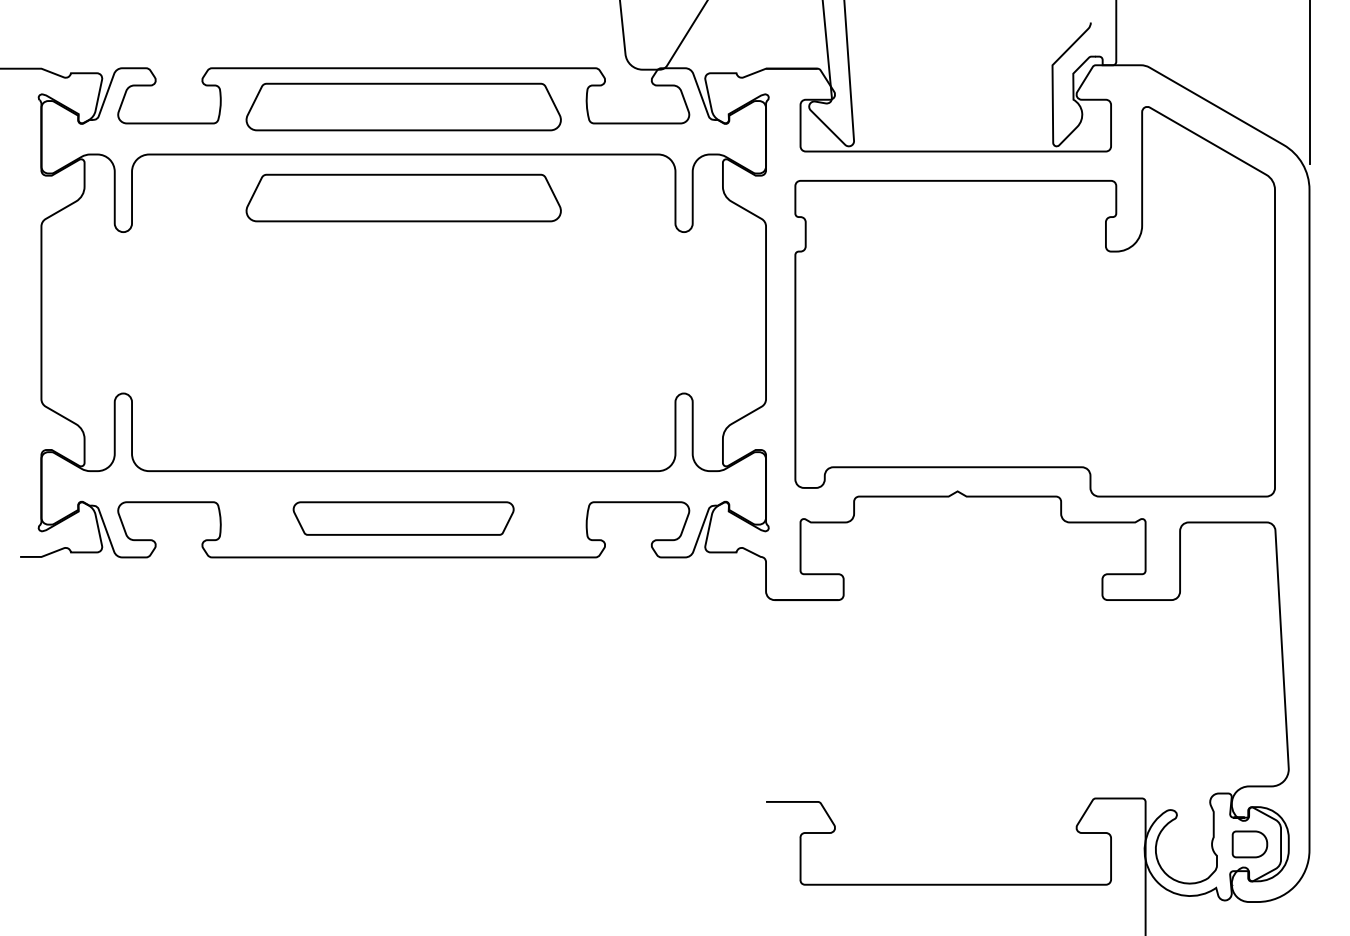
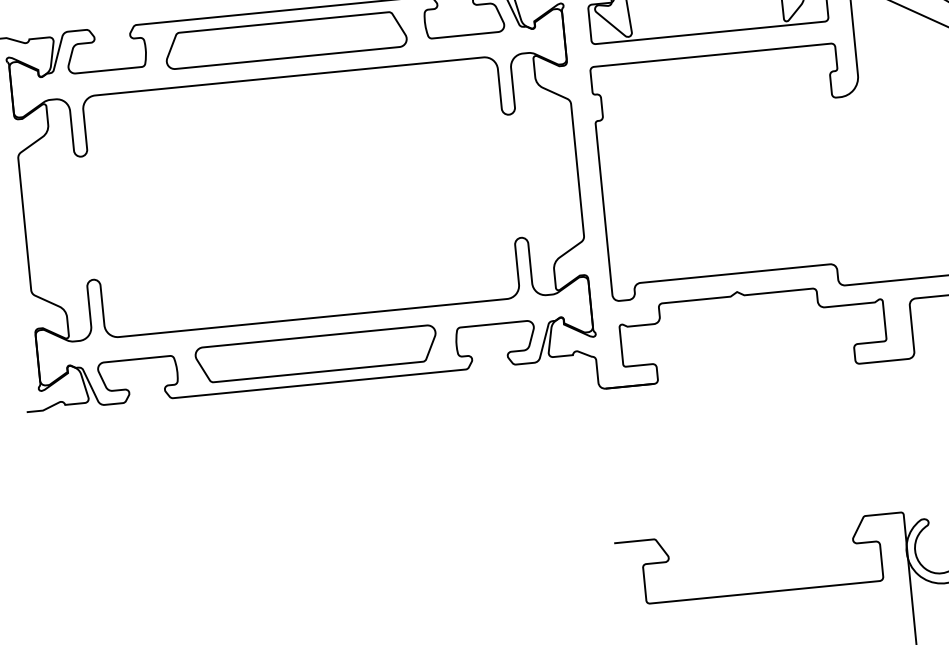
part: (403, 197) -> (292, 109), removed
part: (403, 518) -> (316, 354), size x1.43

